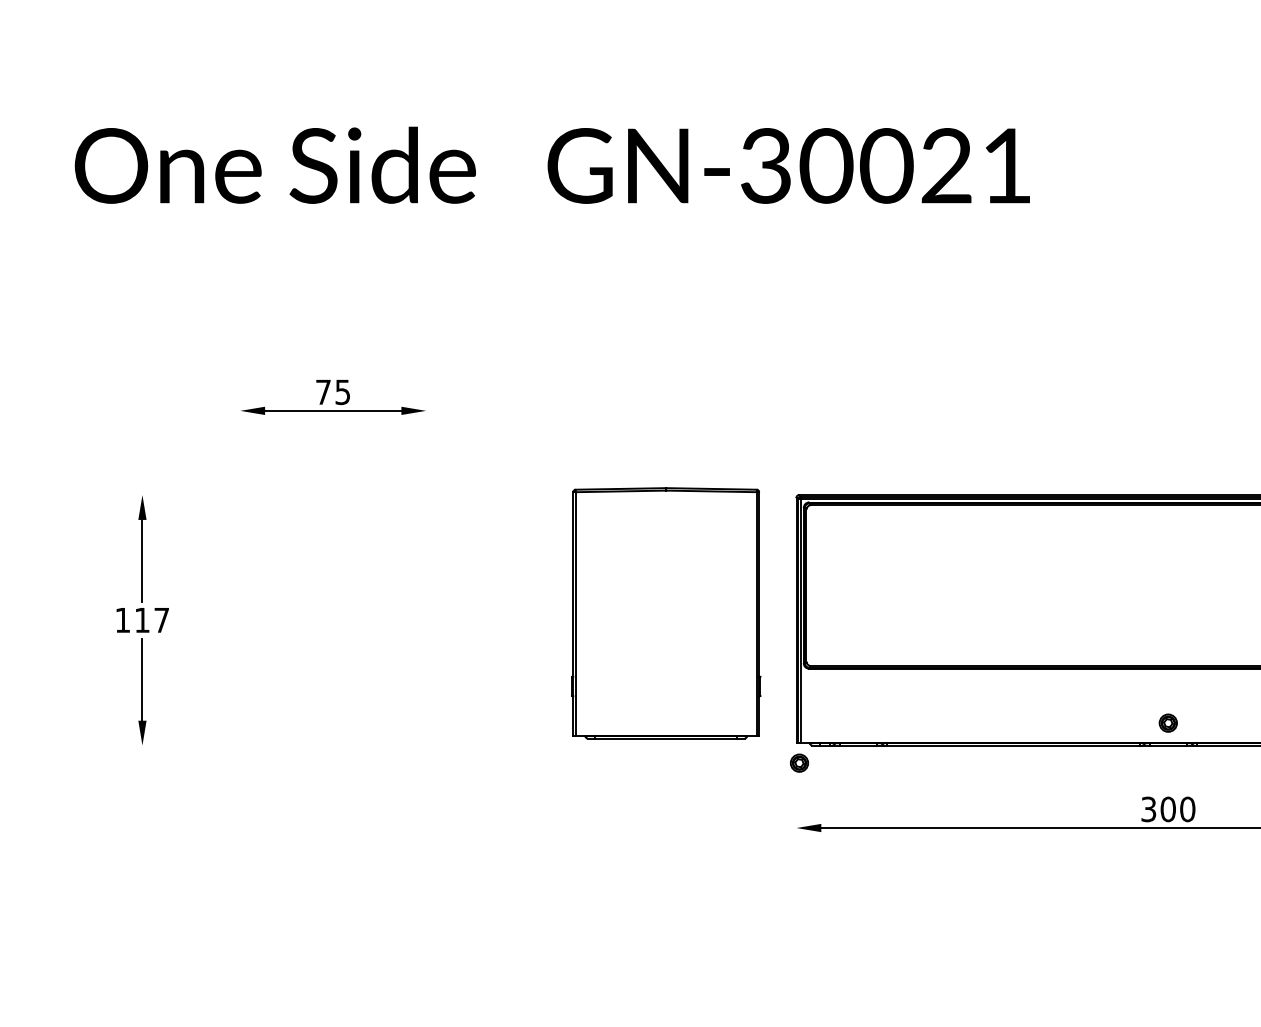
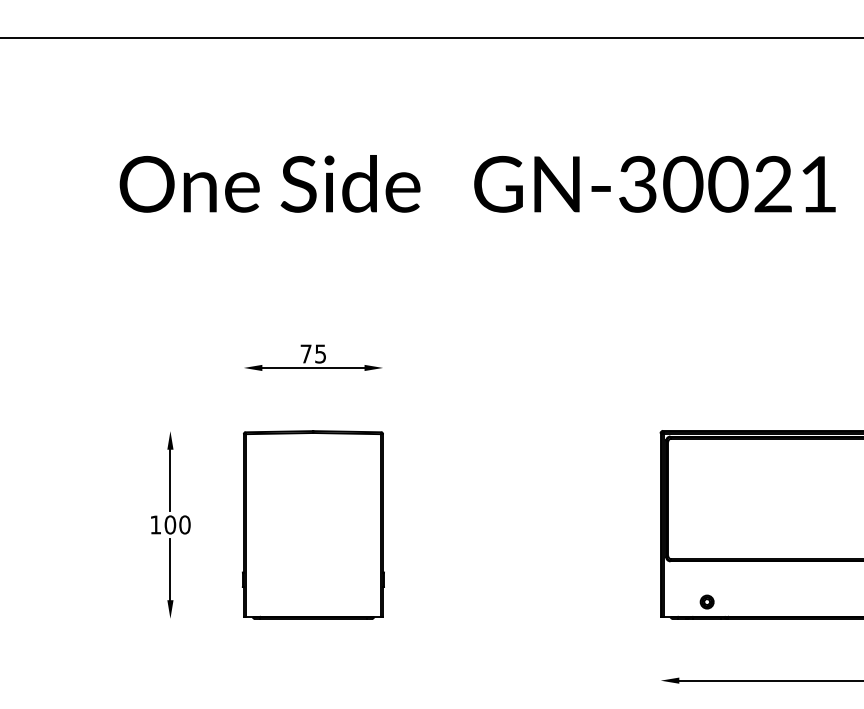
part: (666, 613) -> (313, 525), moved
text: (151, 620) -> (177, 525), 117 -> 100
part: (799, 762) -> (707, 601), moved

